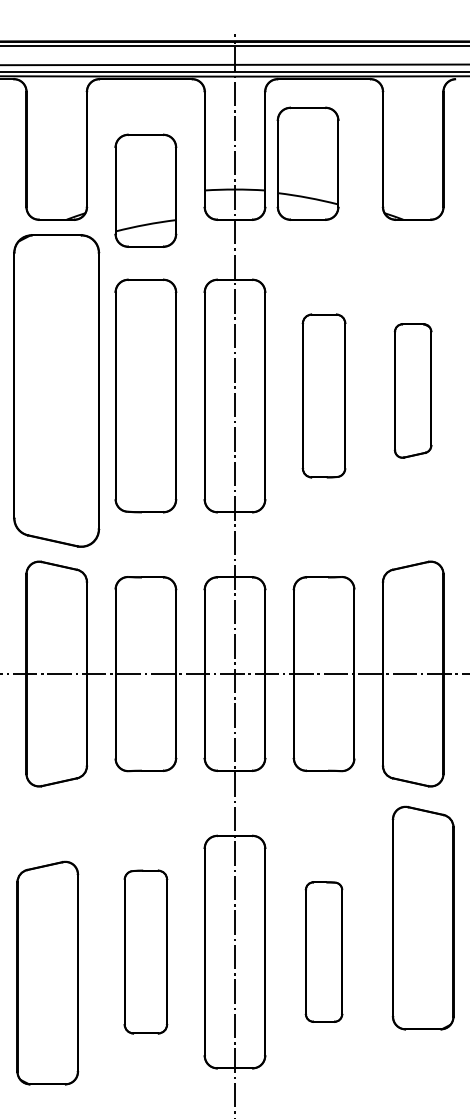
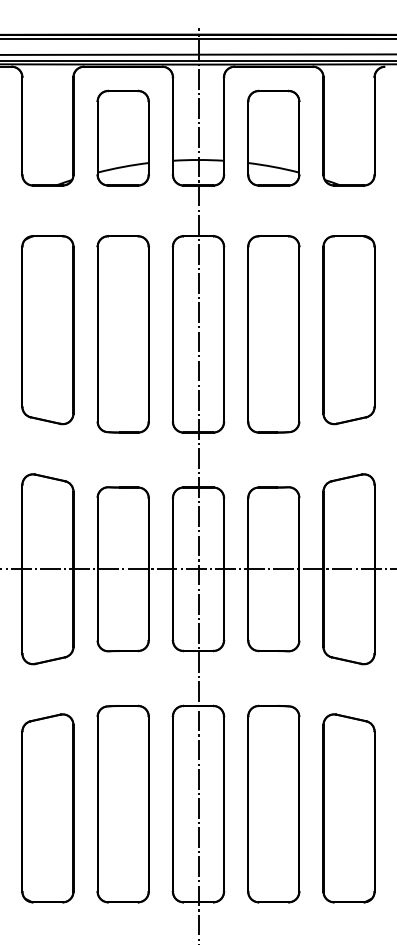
part: (307, 163) -> (273, 137), moved
part: (145, 190) -> (122, 137), moved
part: (56, 390) -> (47, 329), size x0.71
part: (412, 390) -> (348, 329), size x1.67
part: (323, 395) -> (273, 333), size x1.43
part: (422, 917) -> (348, 807), moved
part: (145, 951) -> (122, 803), size x1.43
part: (323, 951) -> (273, 803), size x1.67
part: (47, 972) -> (47, 807), moved

